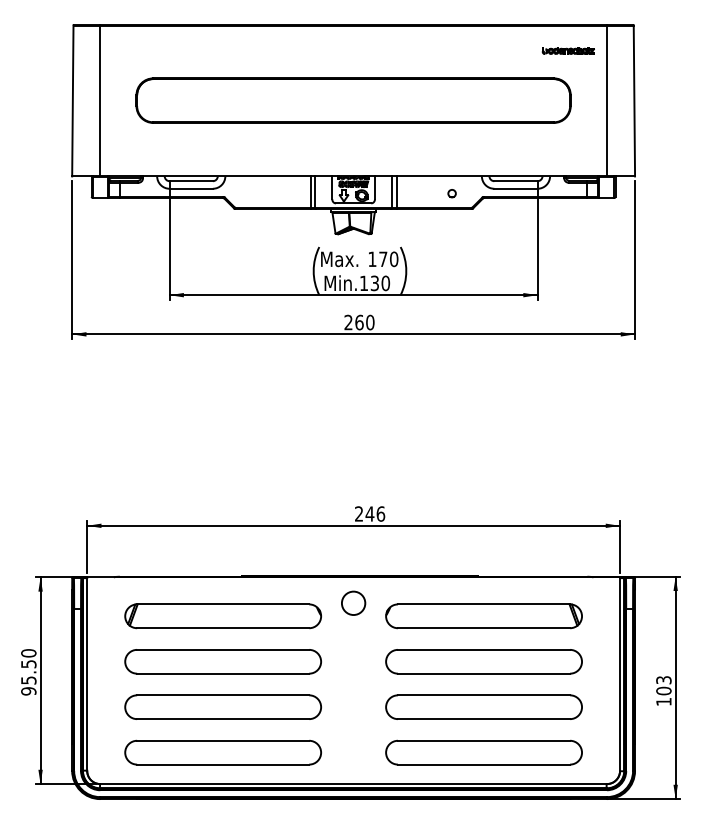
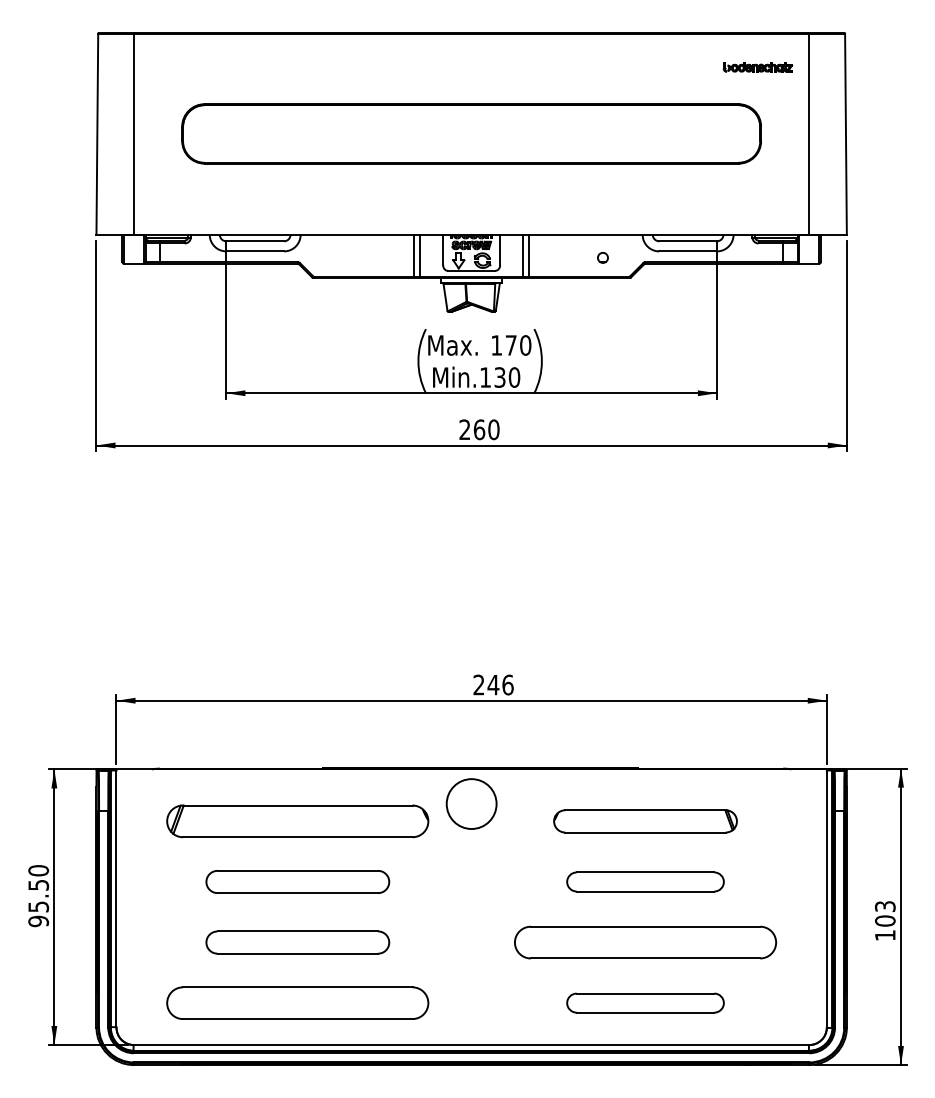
circle: (353, 602) -> (471, 803), size x1.6
part: (484, 616) -> (645, 821), size x0.7
part: (222, 661) -> (297, 881), size x0.7
part: (484, 661) -> (645, 881), size x0.6
part: (222, 707) -> (297, 942), size x0.7
part: (484, 752) -> (645, 1002), size x0.6

